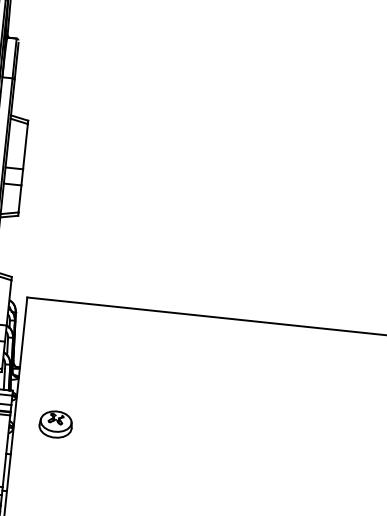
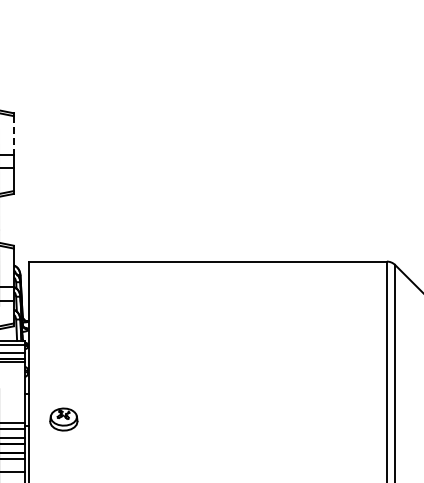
line: (24, 146) -> (13, 135), solid -> dashed
part: (55, 424) -> (63, 419), moved

